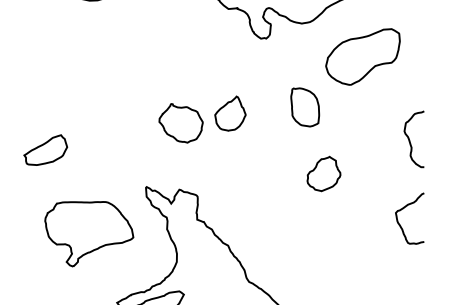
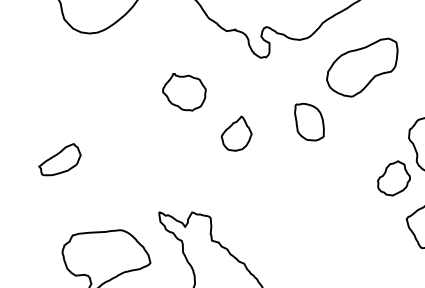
part: (180, 123) -> (183, 92), moved
part: (45, 149) -> (59, 159), moved
part: (323, 173) -> (393, 178), moved

